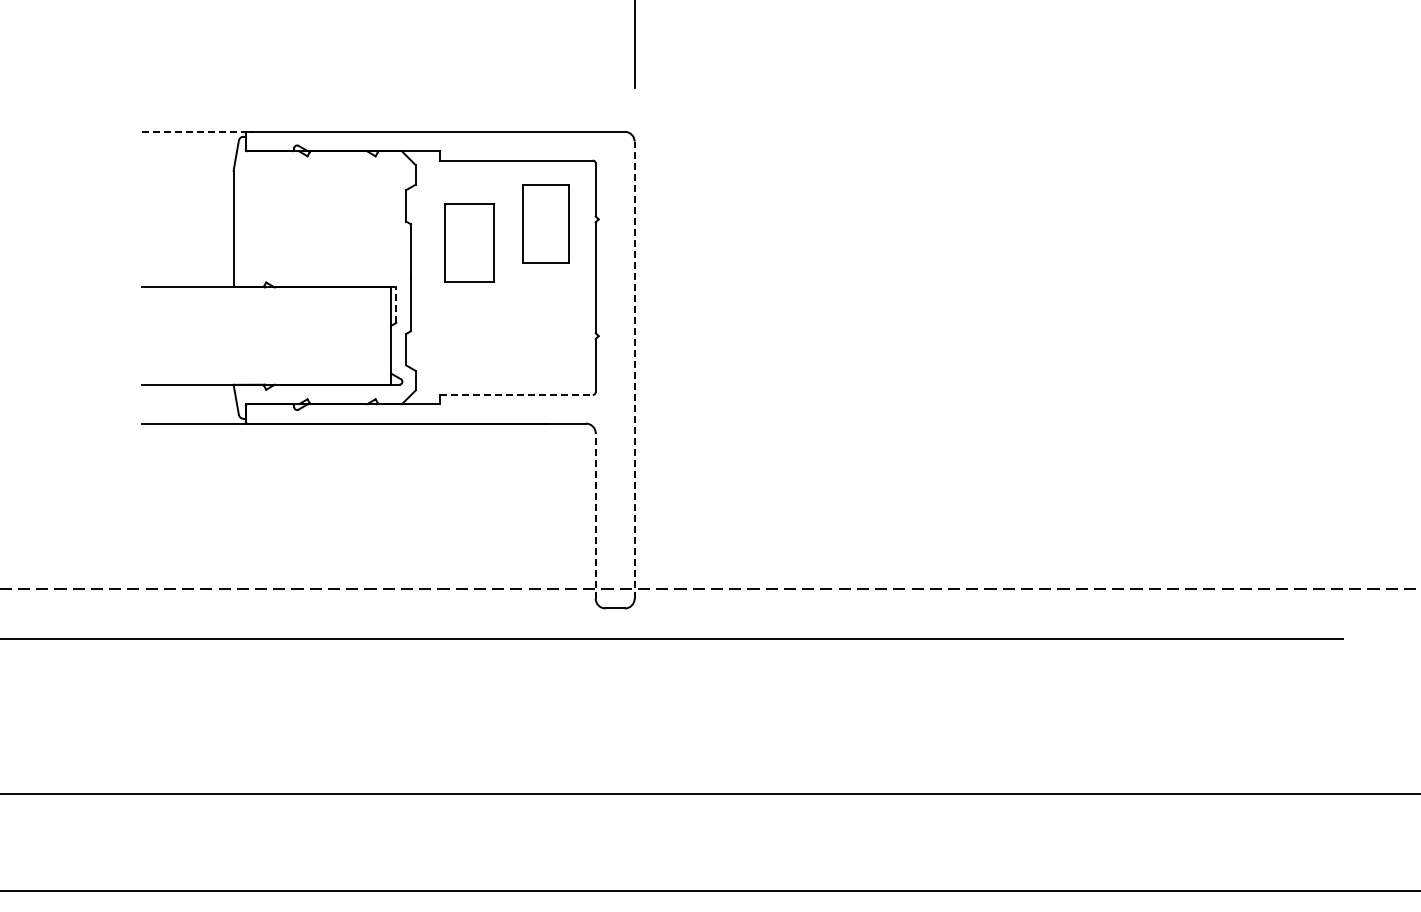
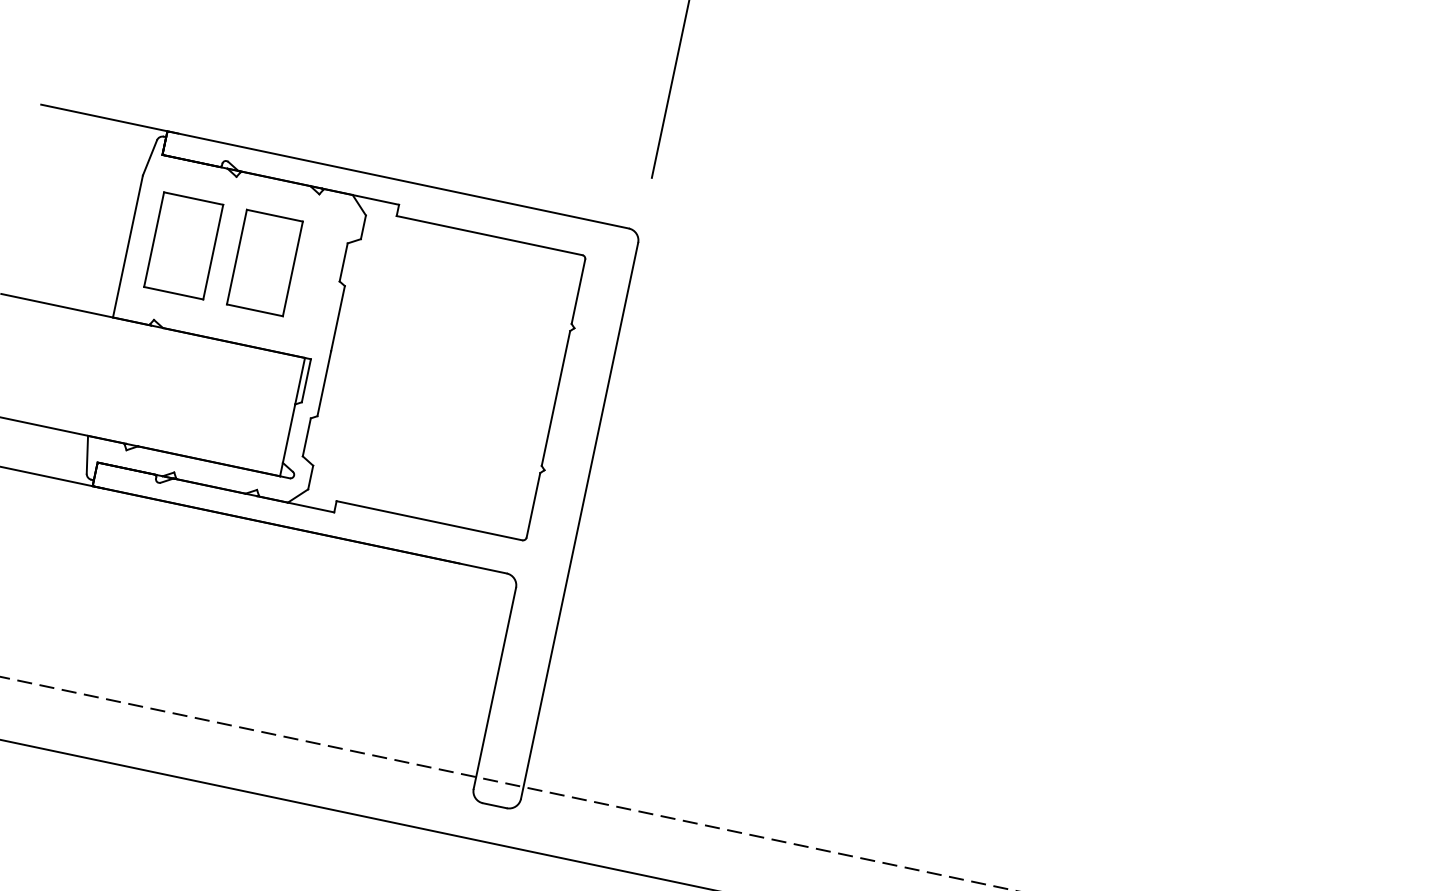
line: (198, 131) -> (110, 118), dashed -> solid
part: (545, 223) -> (264, 261), moved
part: (469, 242) -> (184, 244), moved
line: (396, 305) -> (306, 381), dashed -> solid
line: (634, 370) -> (579, 521), dashed -> solid
line: (516, 394) -> (429, 520), dashed -> solid
line: (595, 516) -> (494, 688), dashed -> solid

